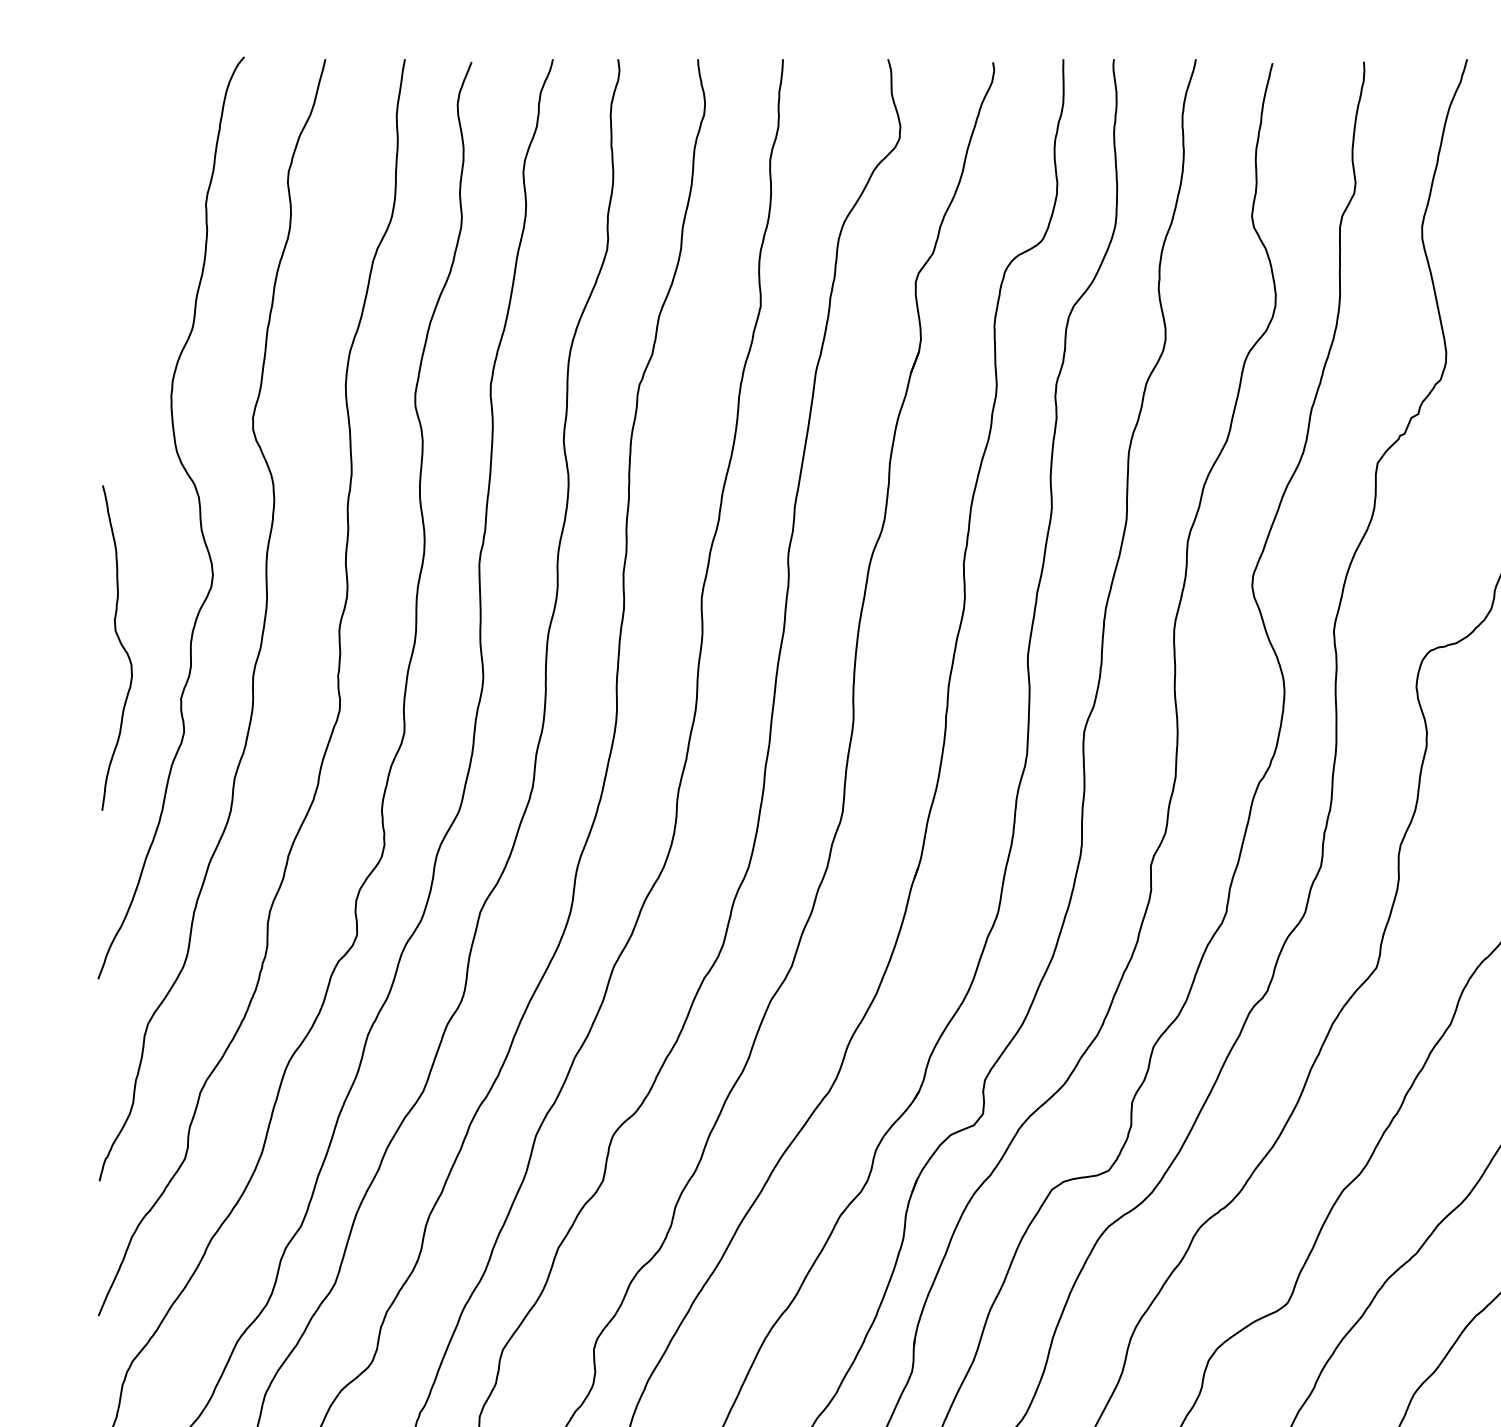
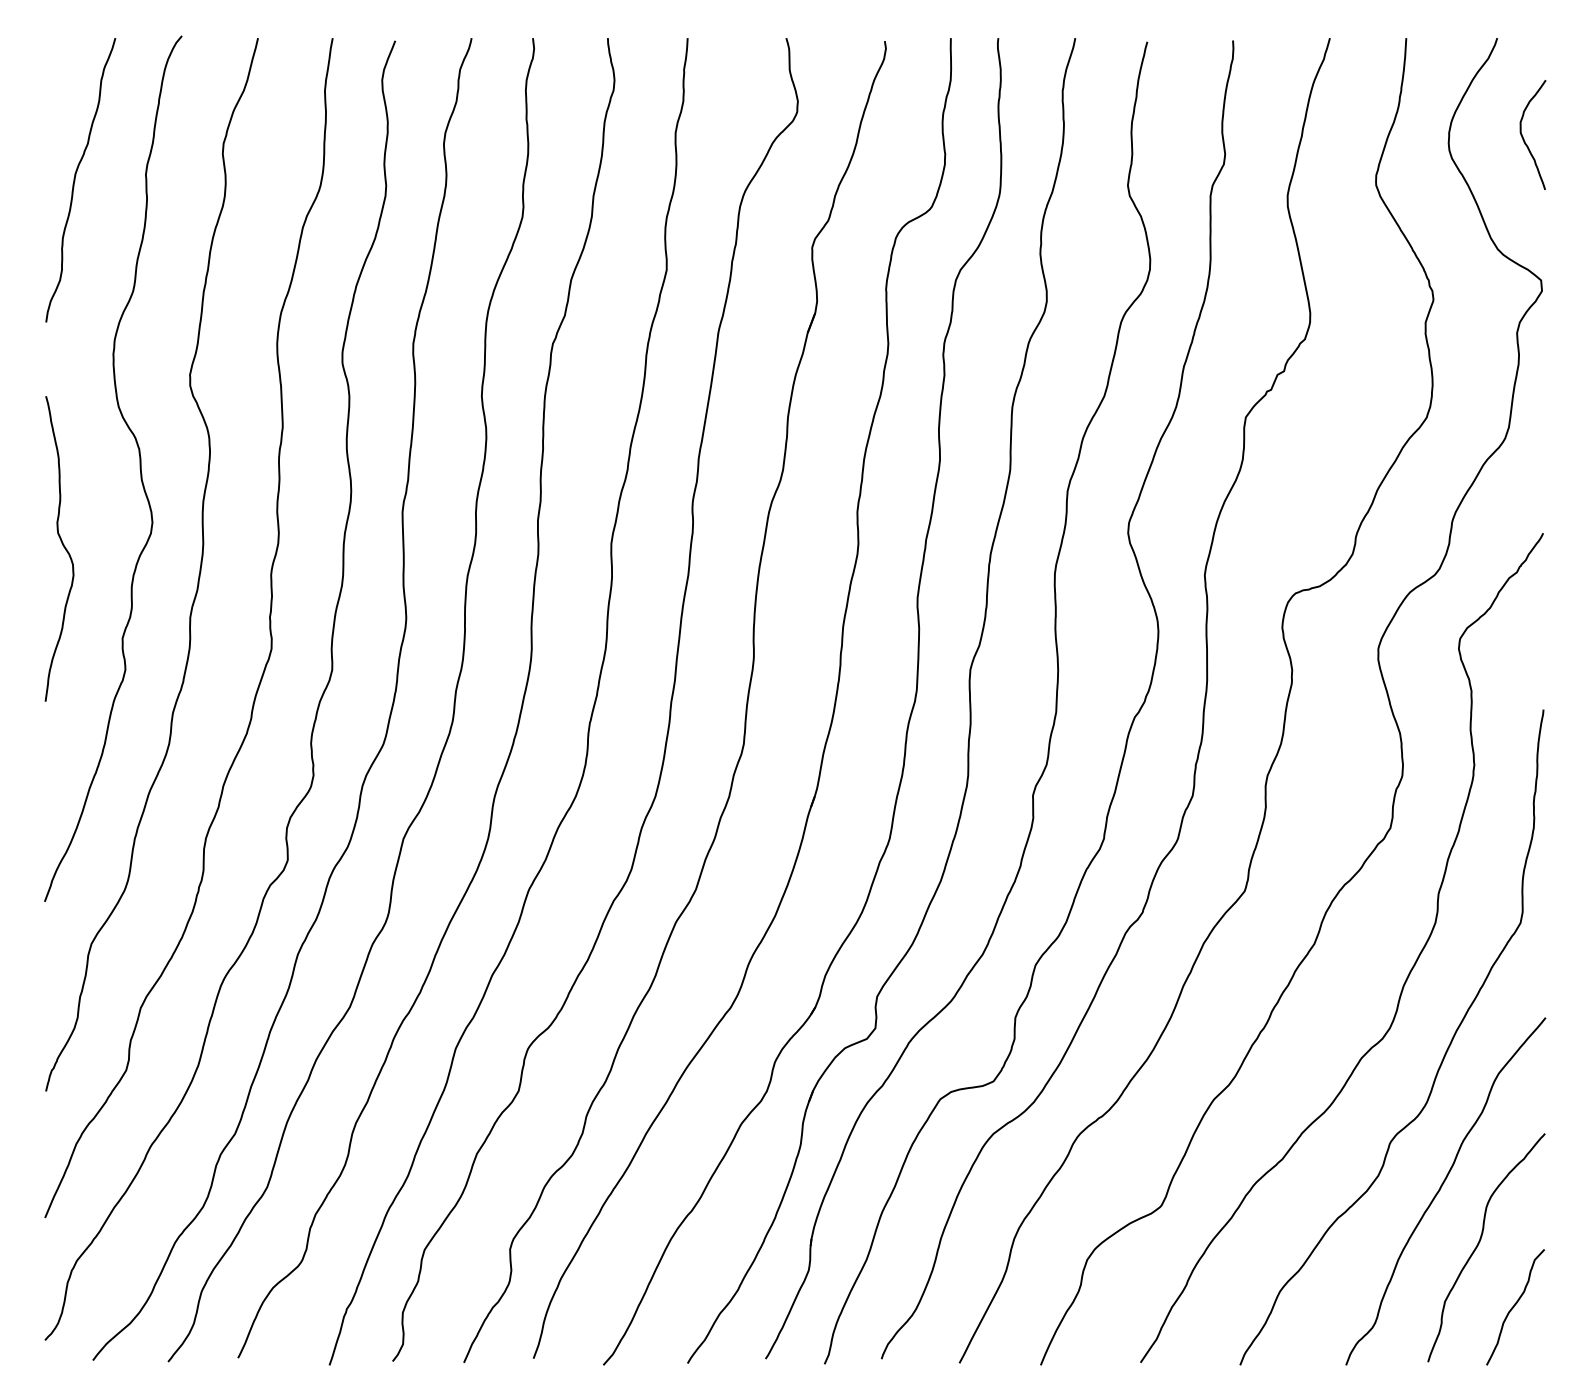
curve: (130, 210) -> (75, 180), added
curve: (121, 646) -> (63, 547), moved

